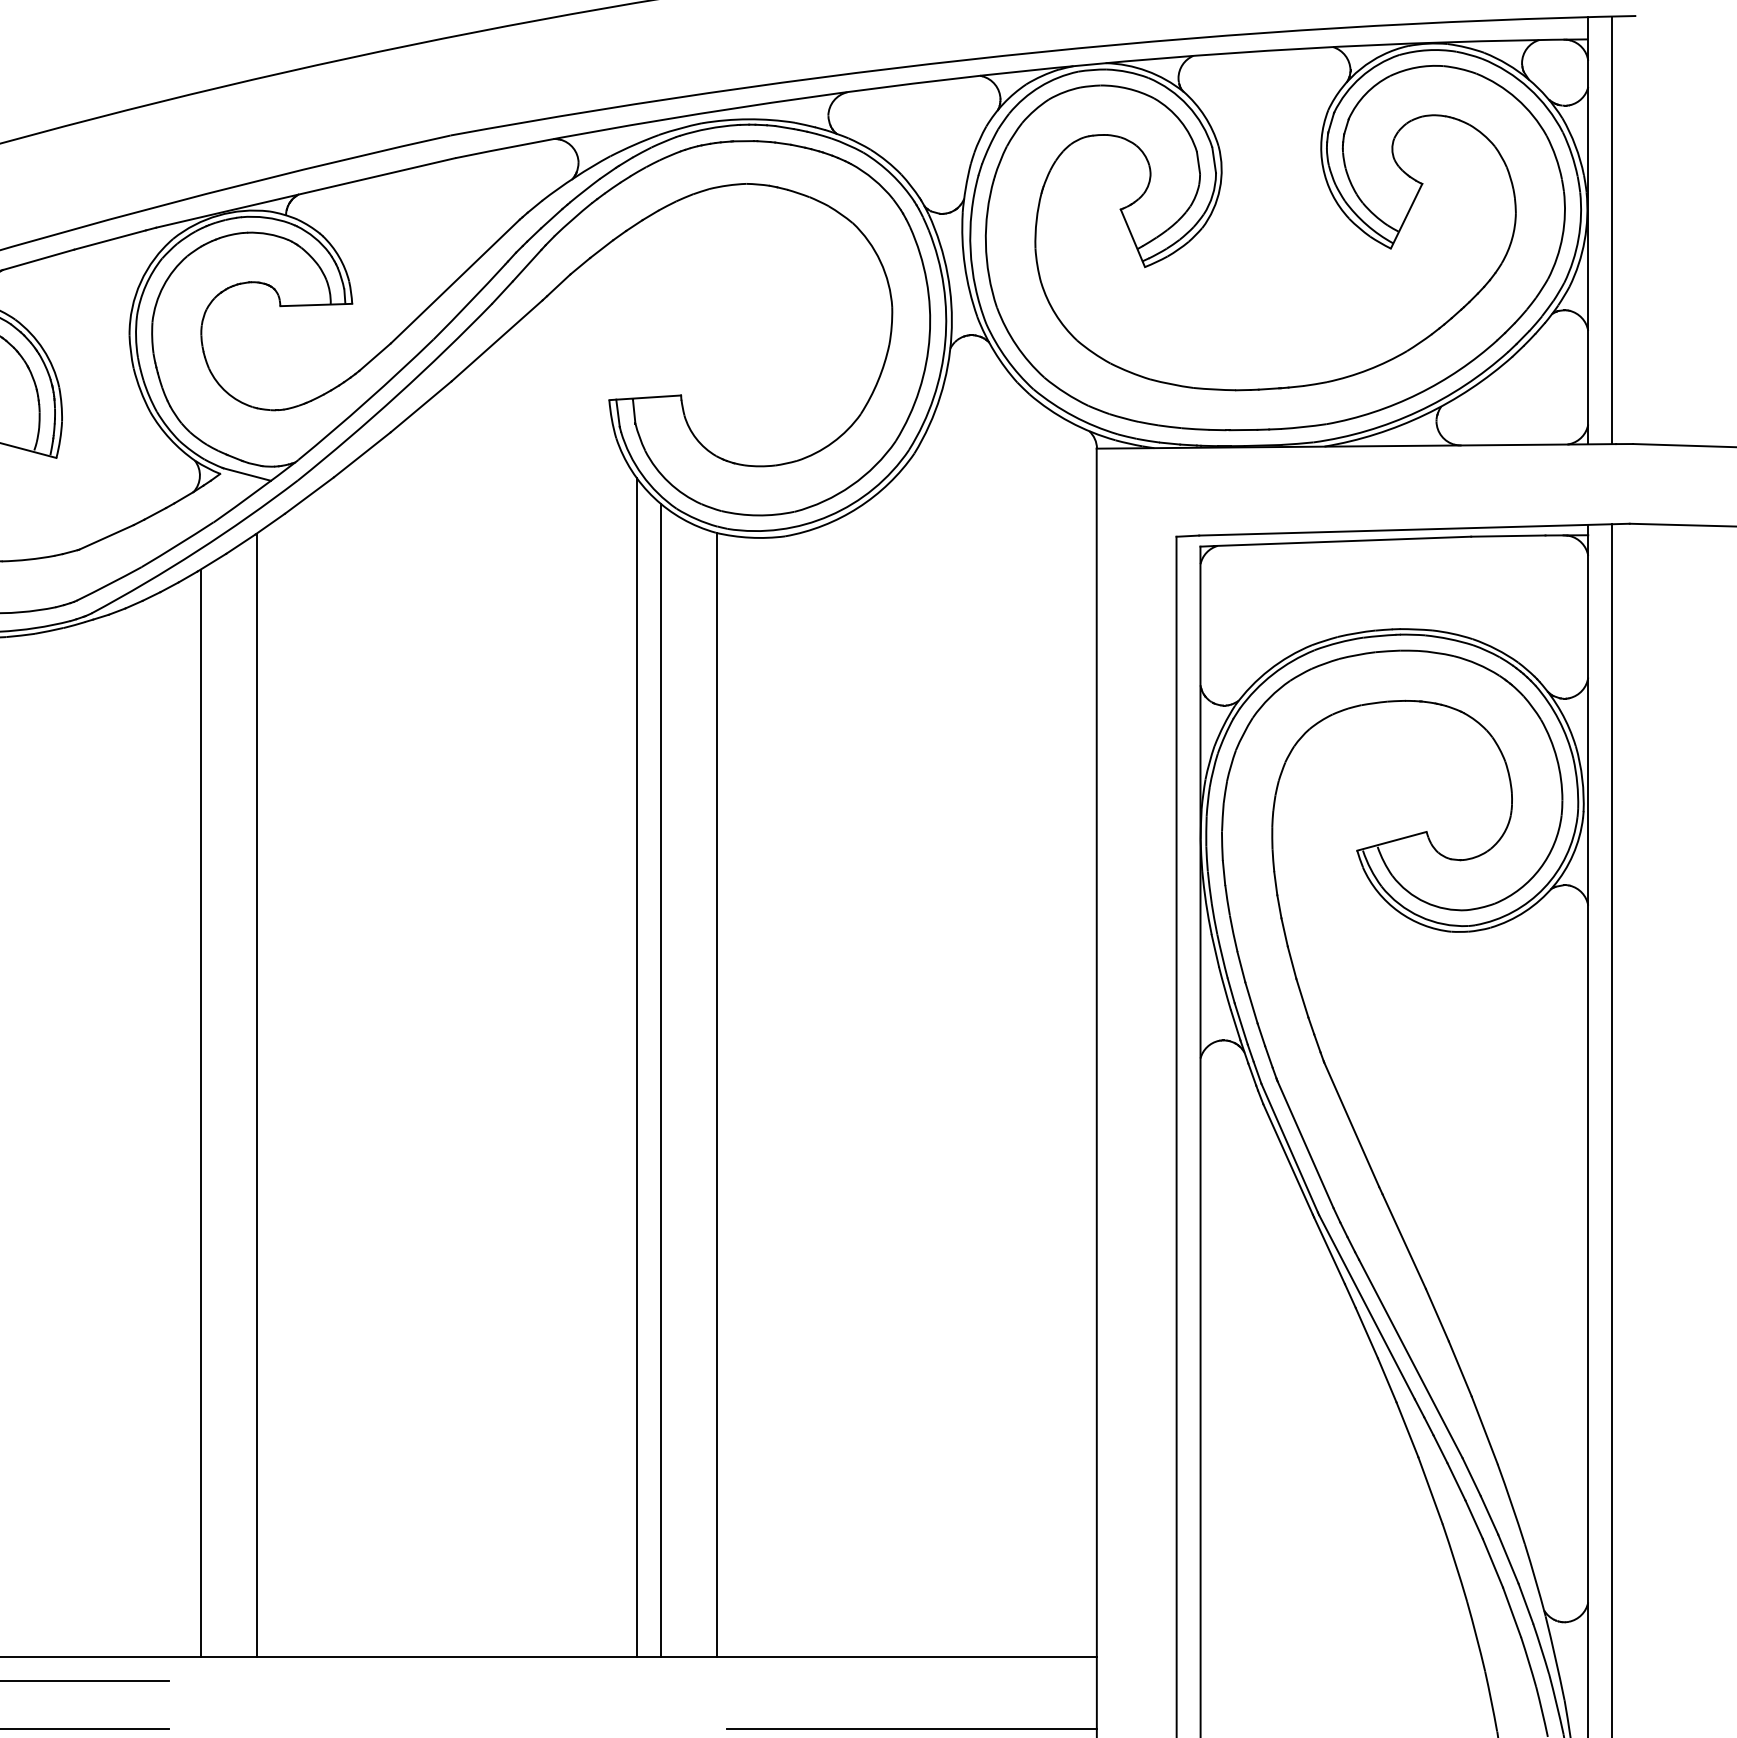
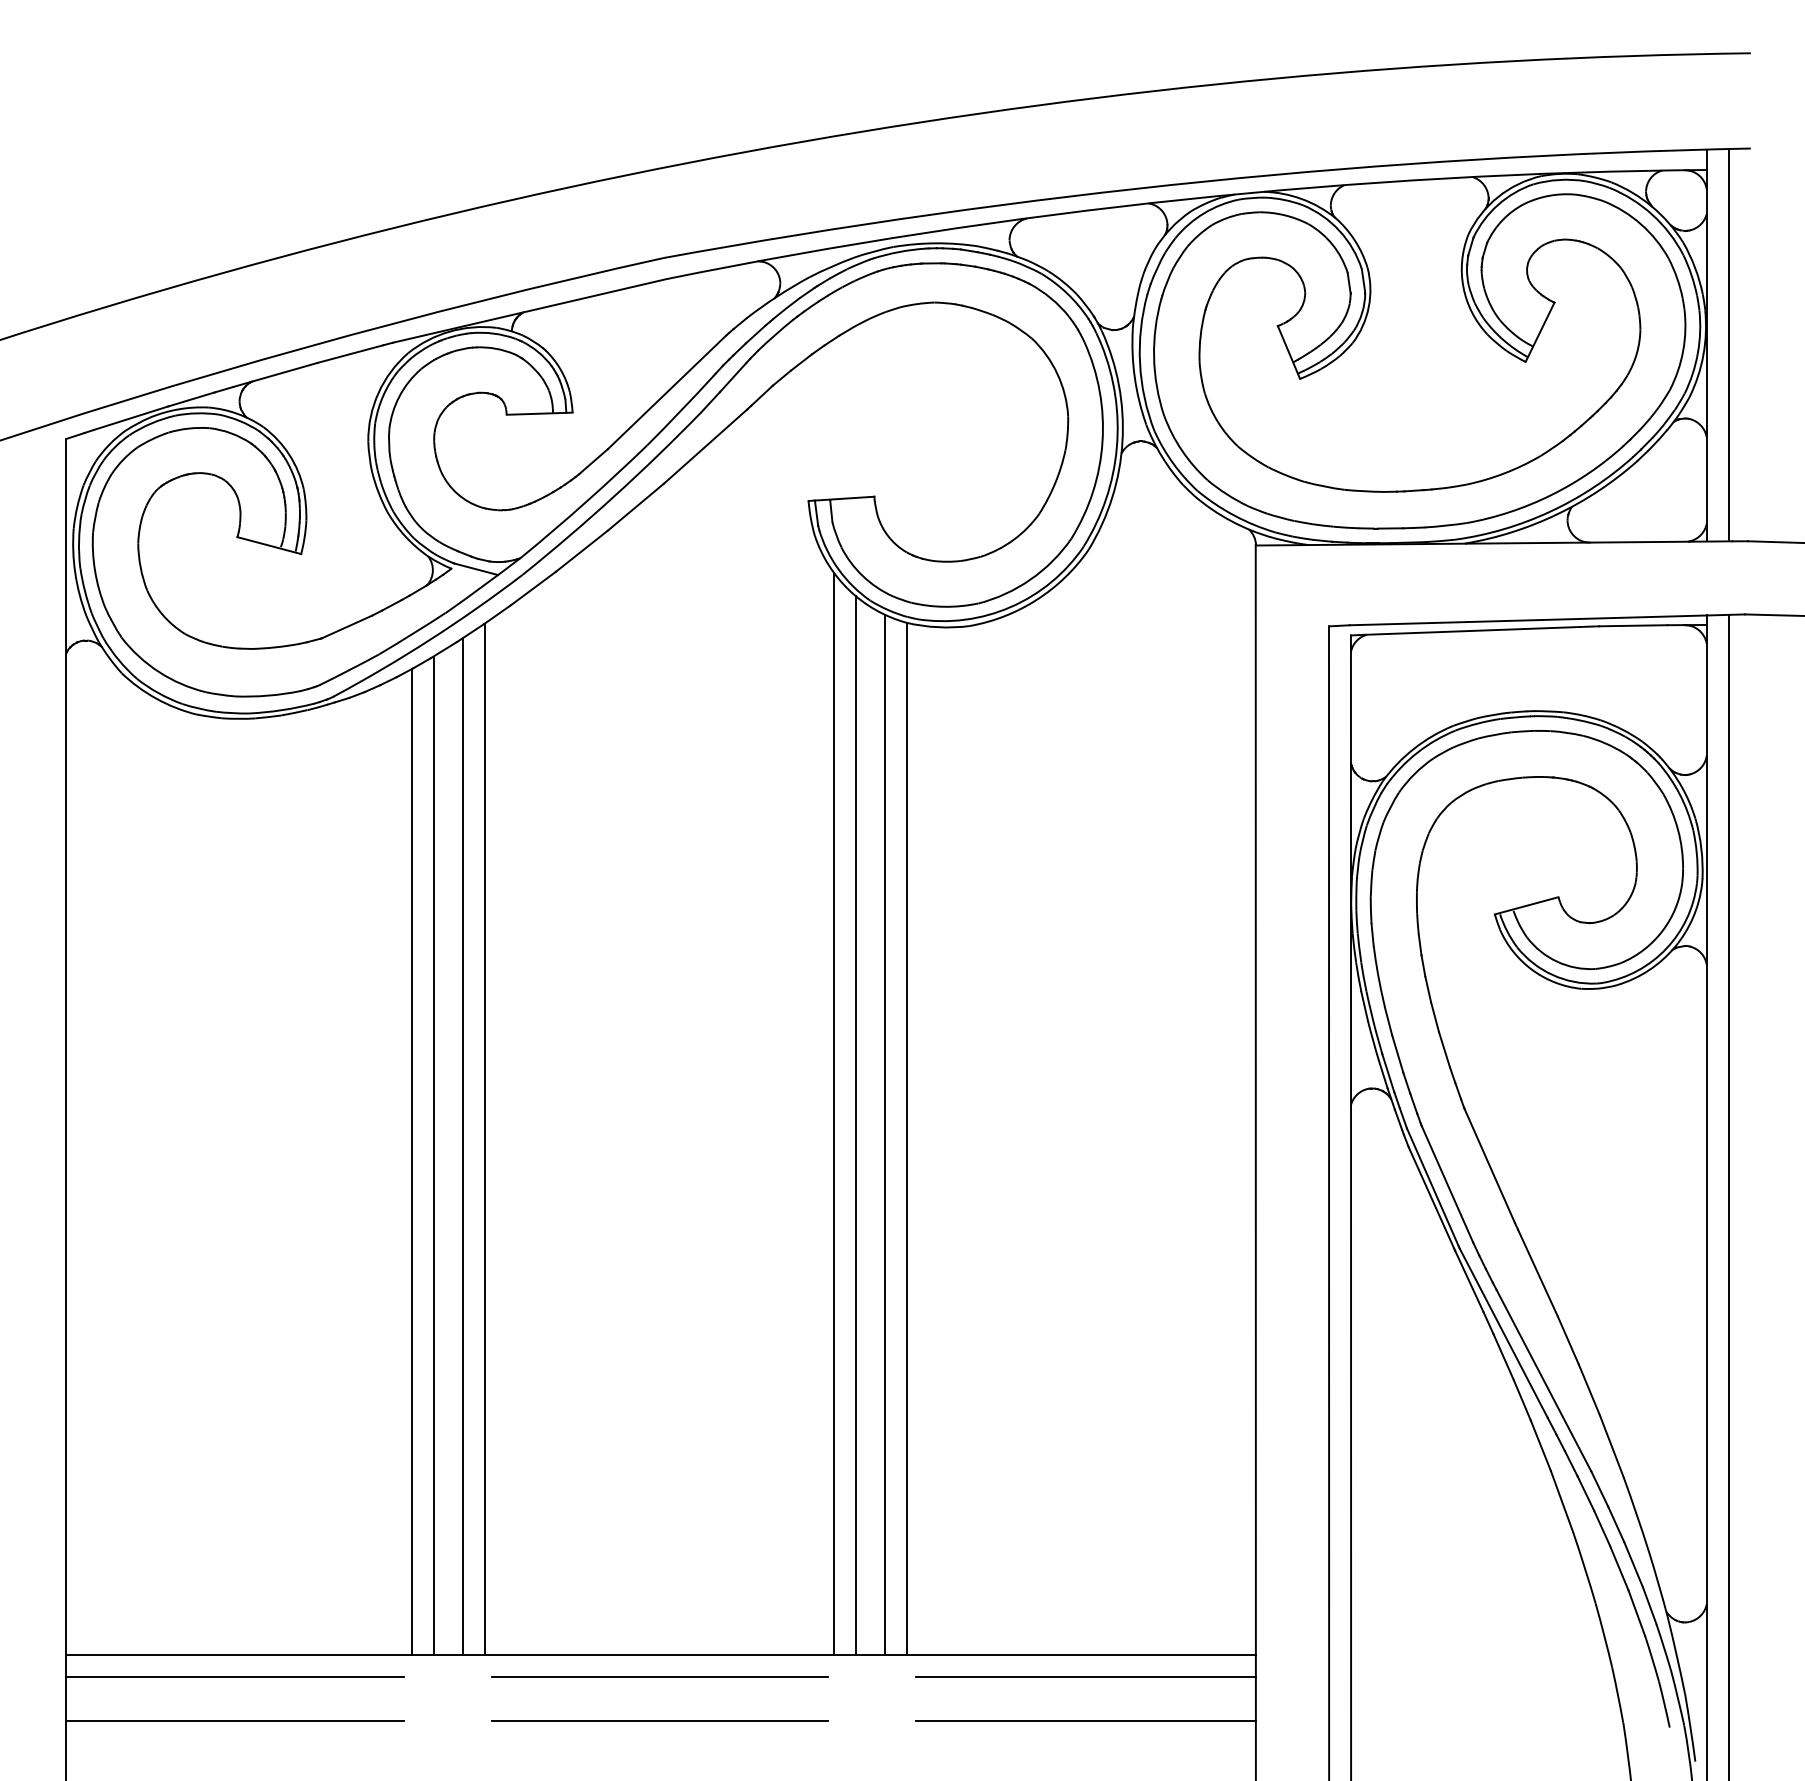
line: (693, 1090) -> (885, 1134), added
line: (232, 1103) -> (462, 1146), added
line: (176, 1119) -> (411, 1161), added
line: (447, 1681) -> (660, 1676), added
line: (911, 1681) -> (1085, 1676), added
line: (447, 1729) -> (660, 1720), added

